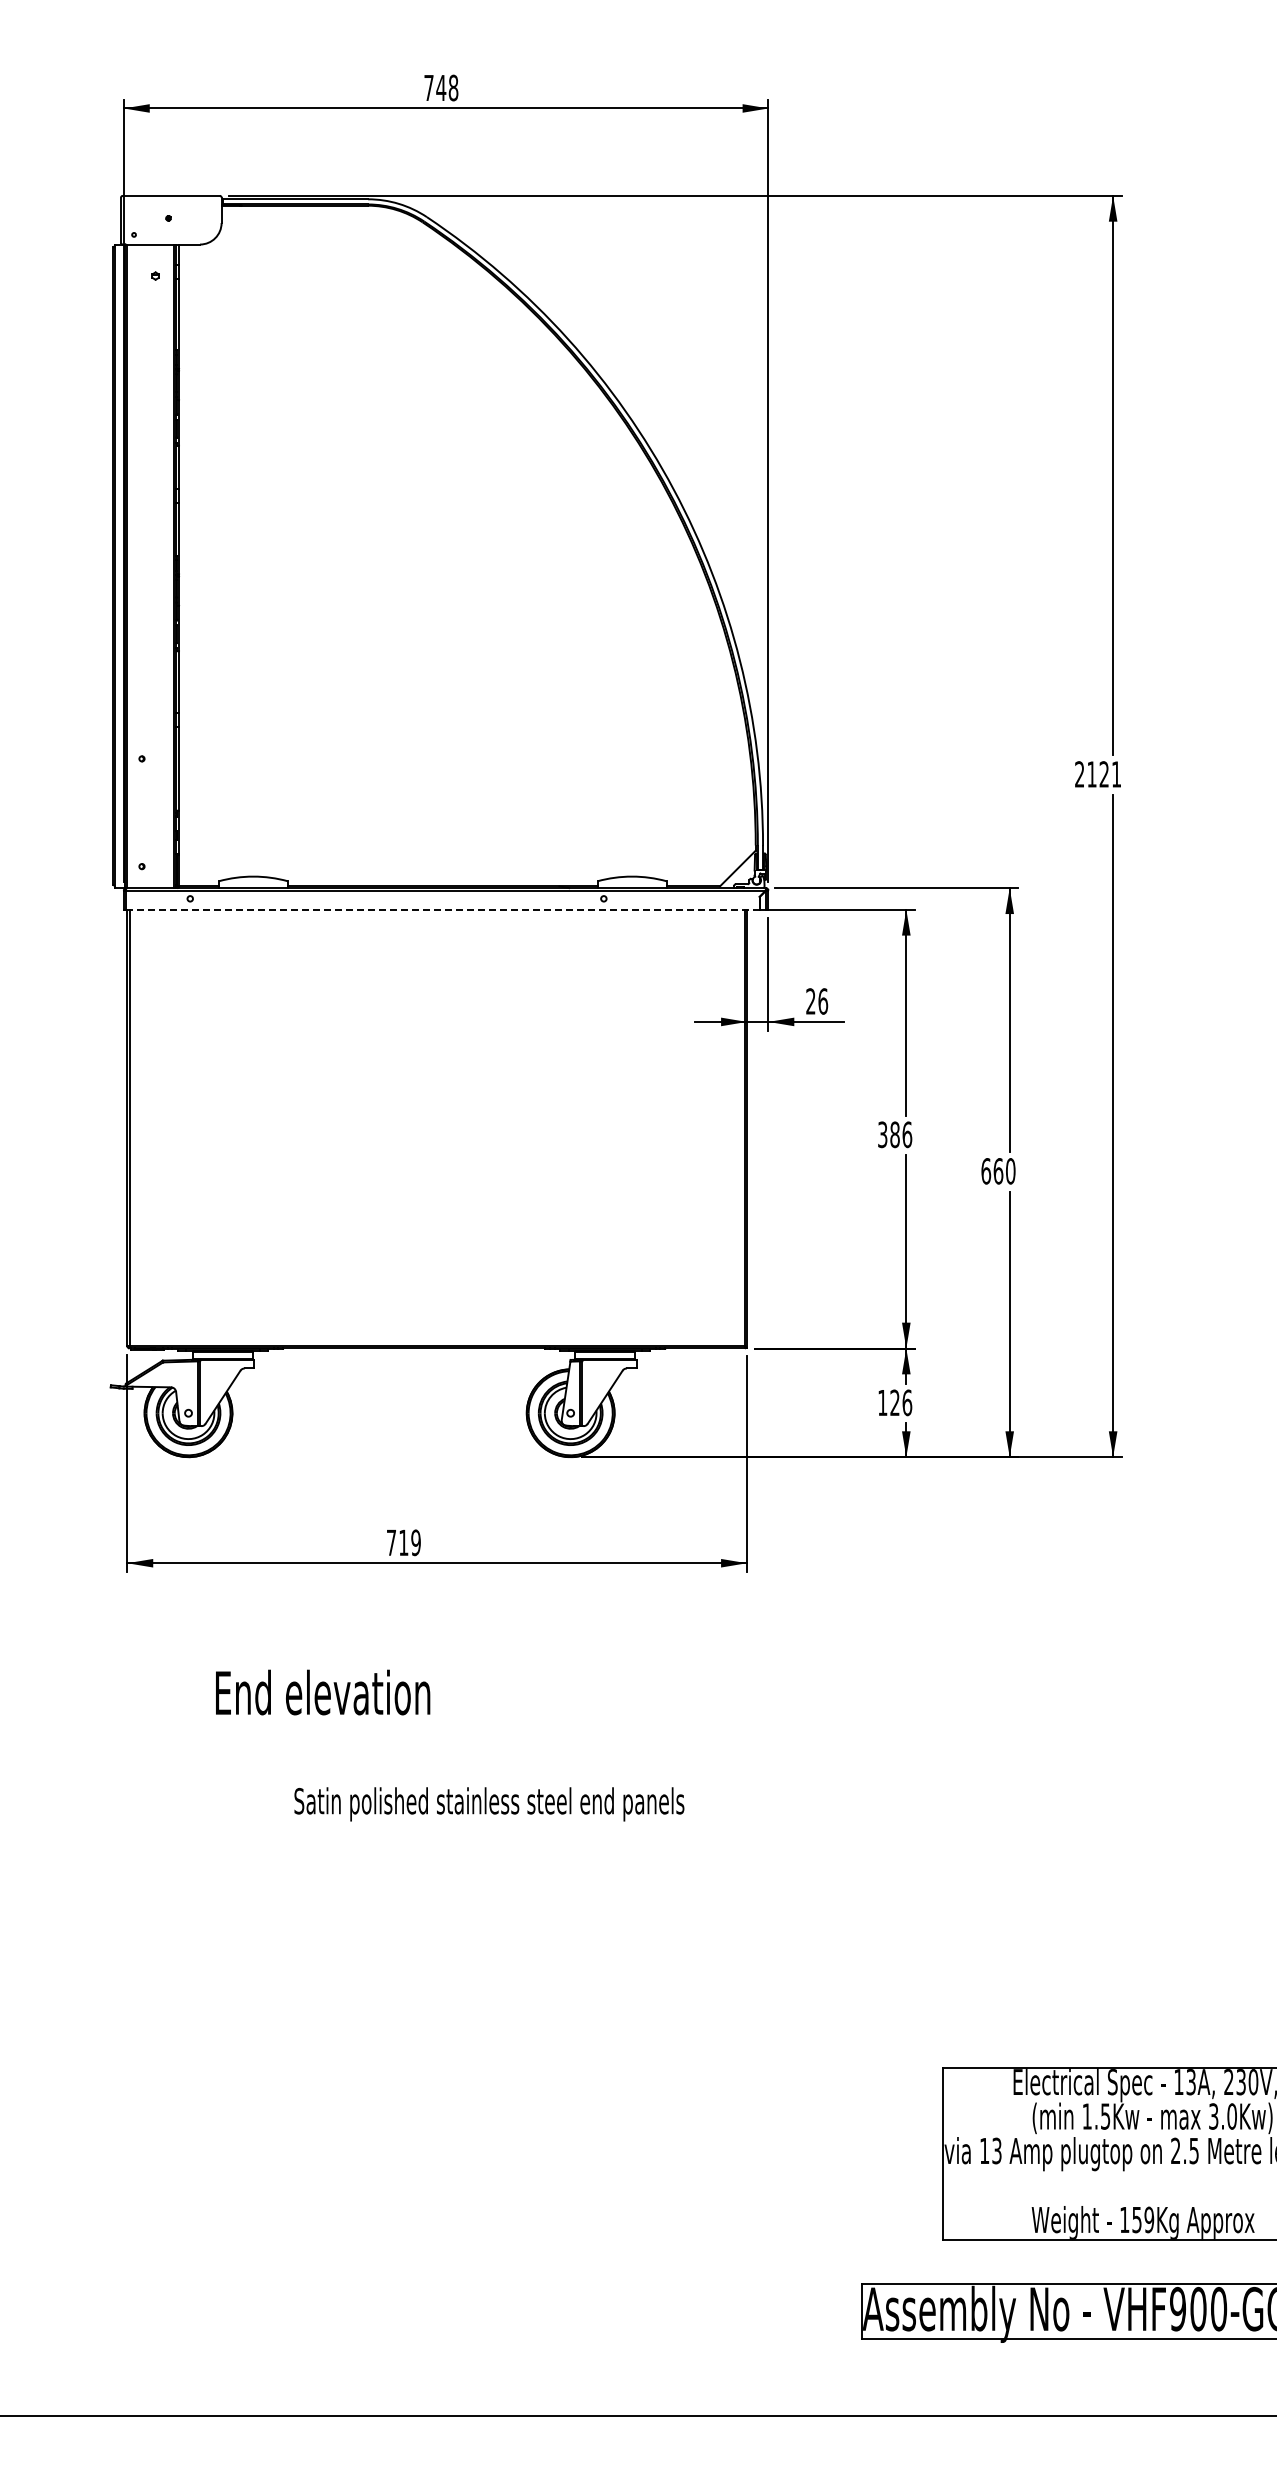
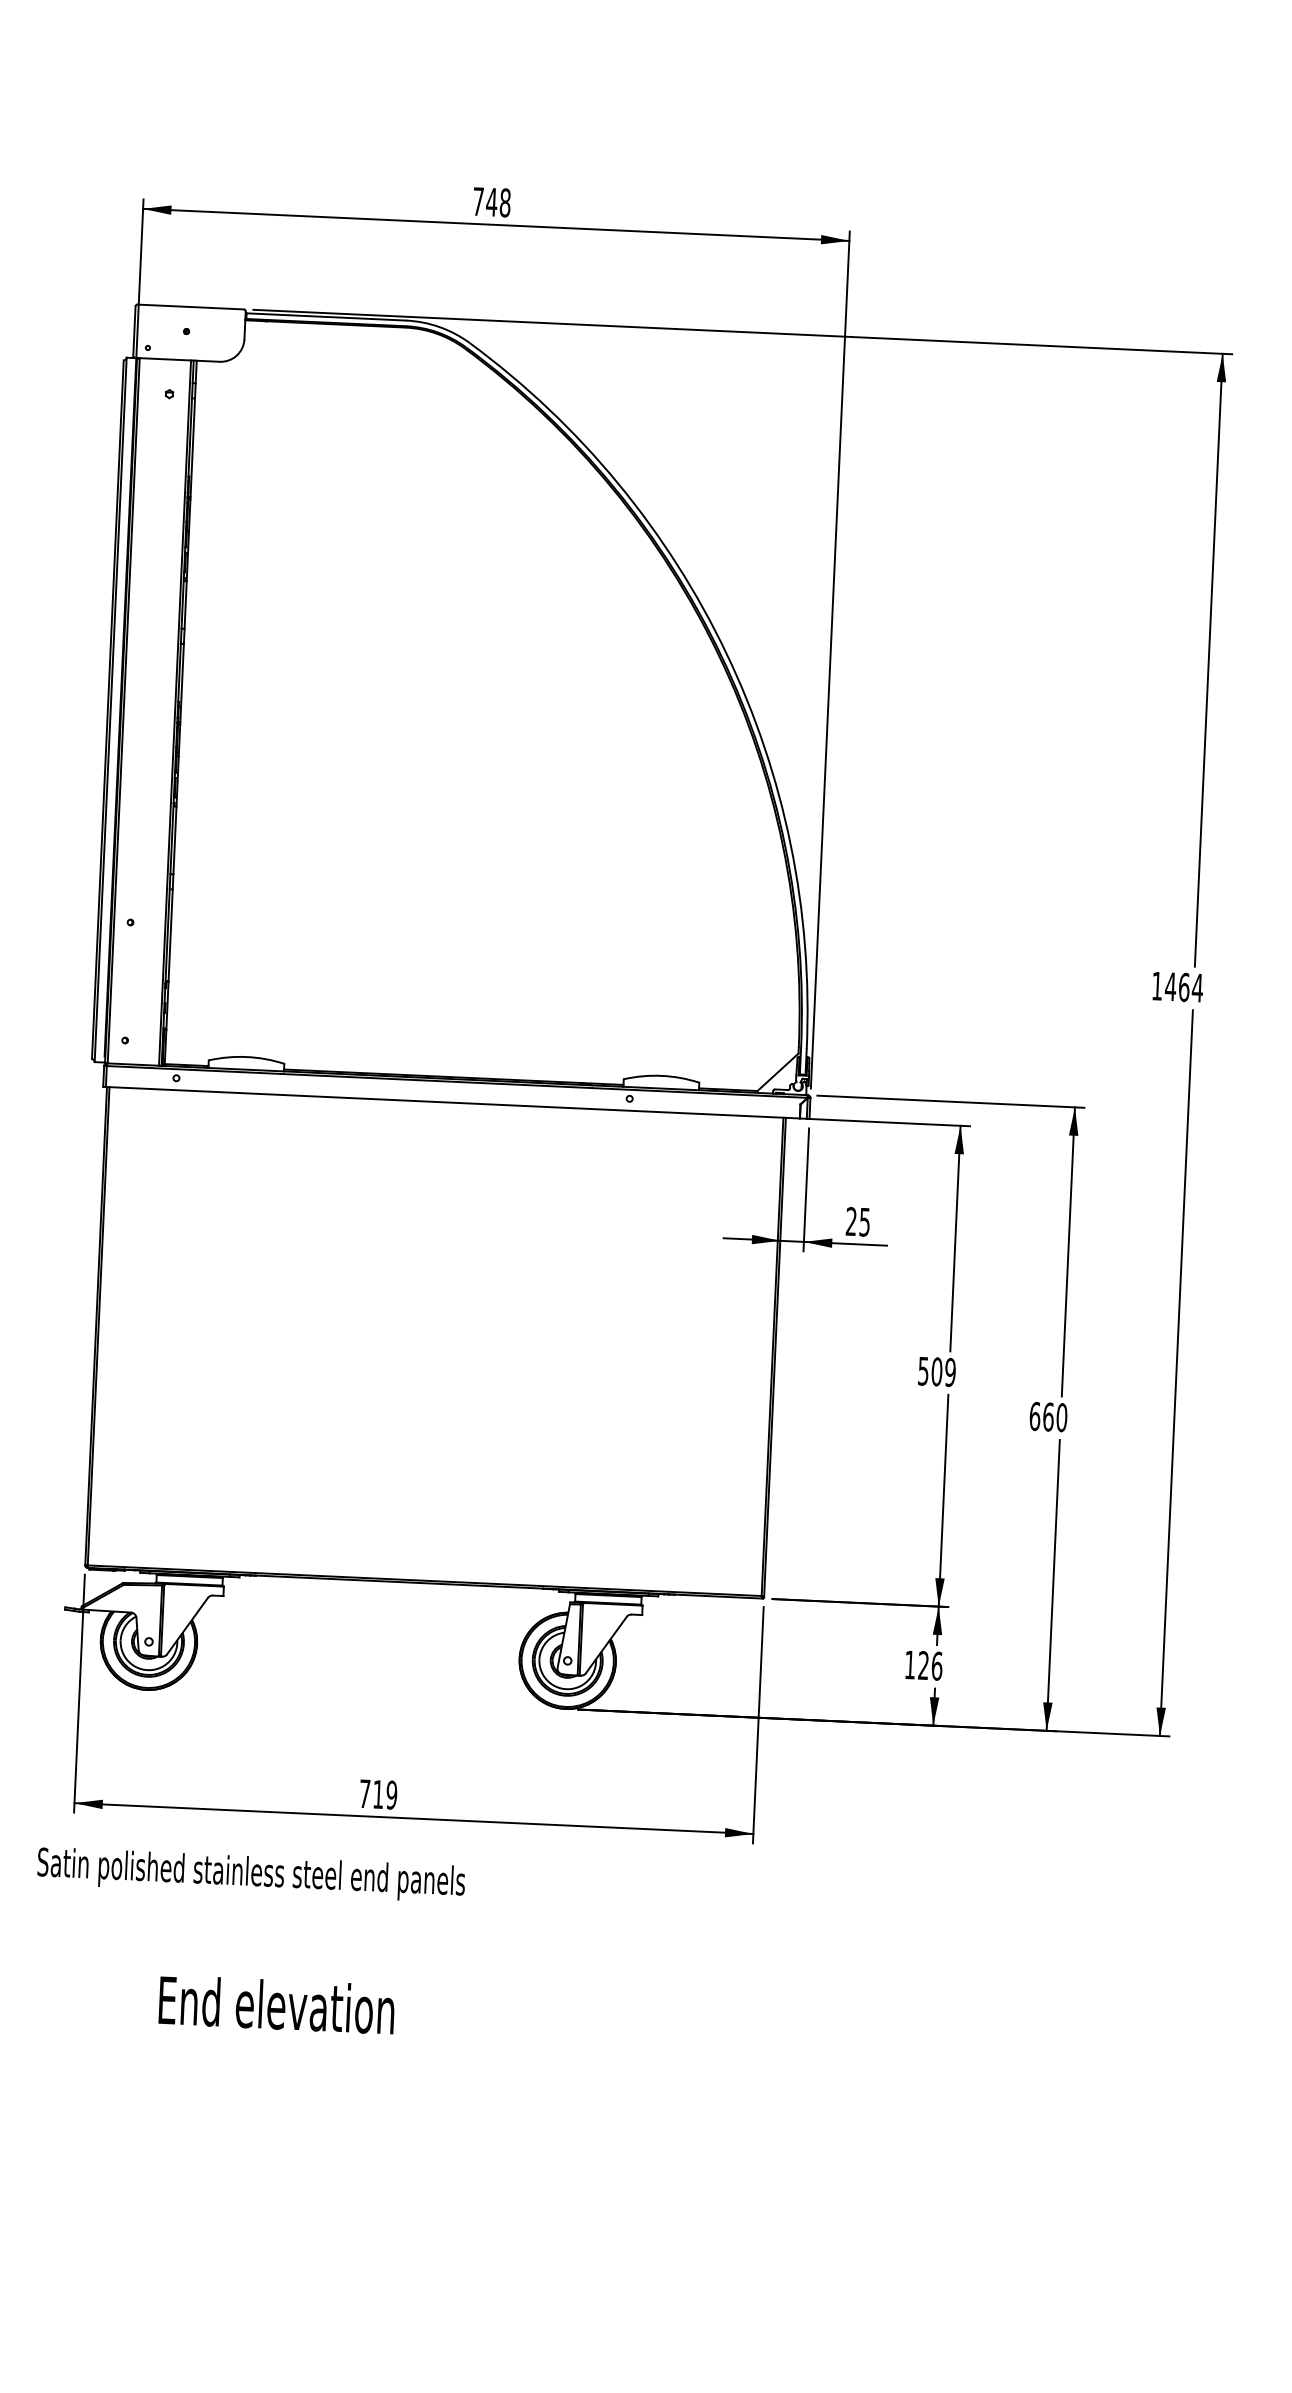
text: (1098, 774) -> (1177, 987), 2121 -> 1464
line: (442, 909) -> (452, 1102), dashed -> solid
text: (823, 1001) -> (865, 1222), 26 -> 25
text: (895, 1134) -> (937, 1371), 386 -> 509
text: (323, 1692) -> (277, 2004), moved
text: (489, 1804) -> (251, 1875), moved

